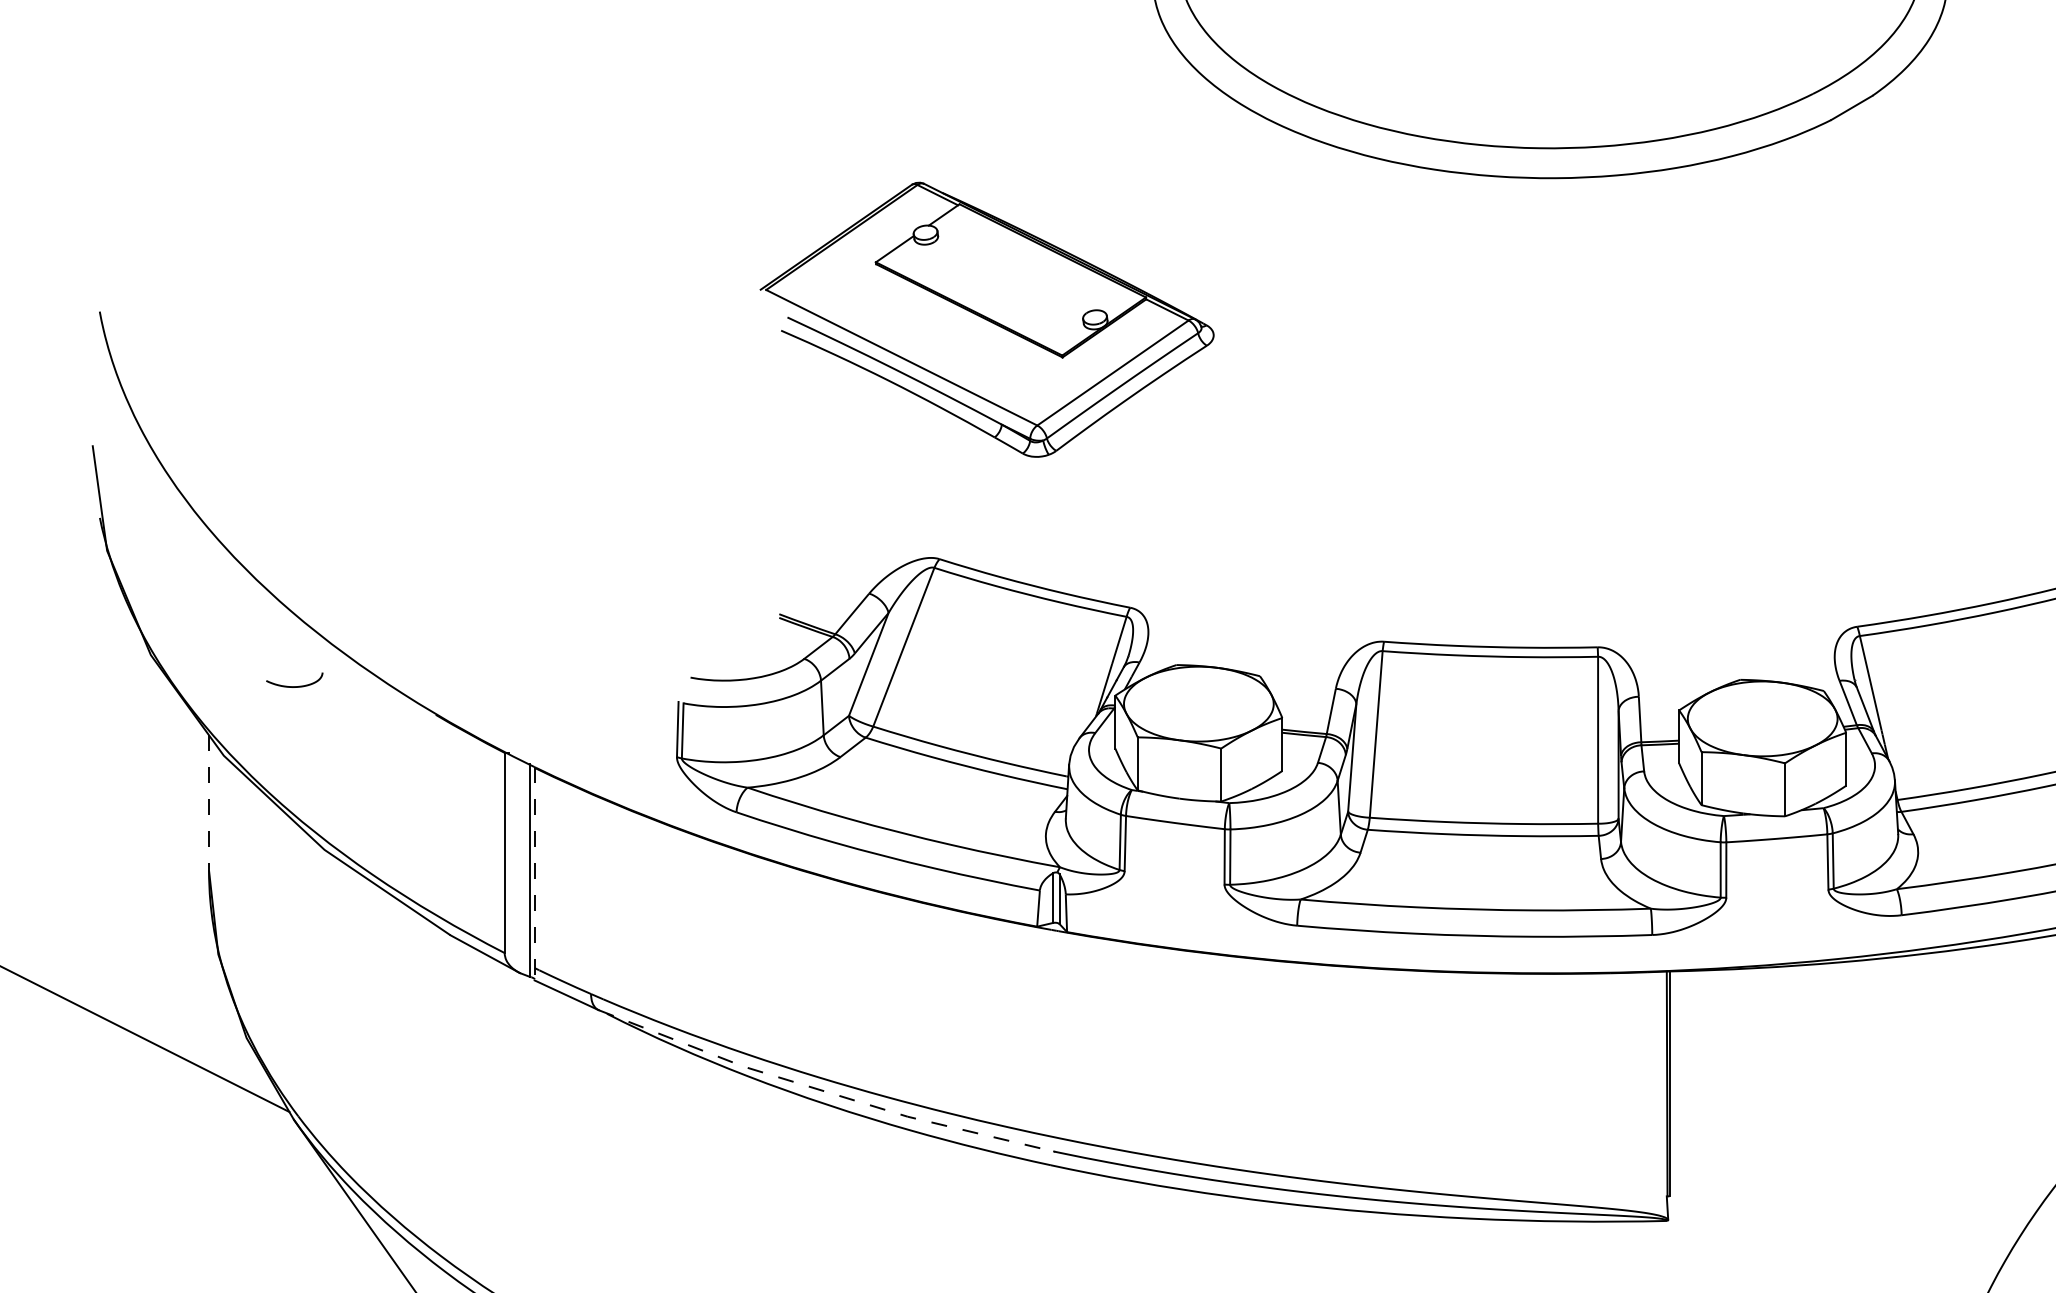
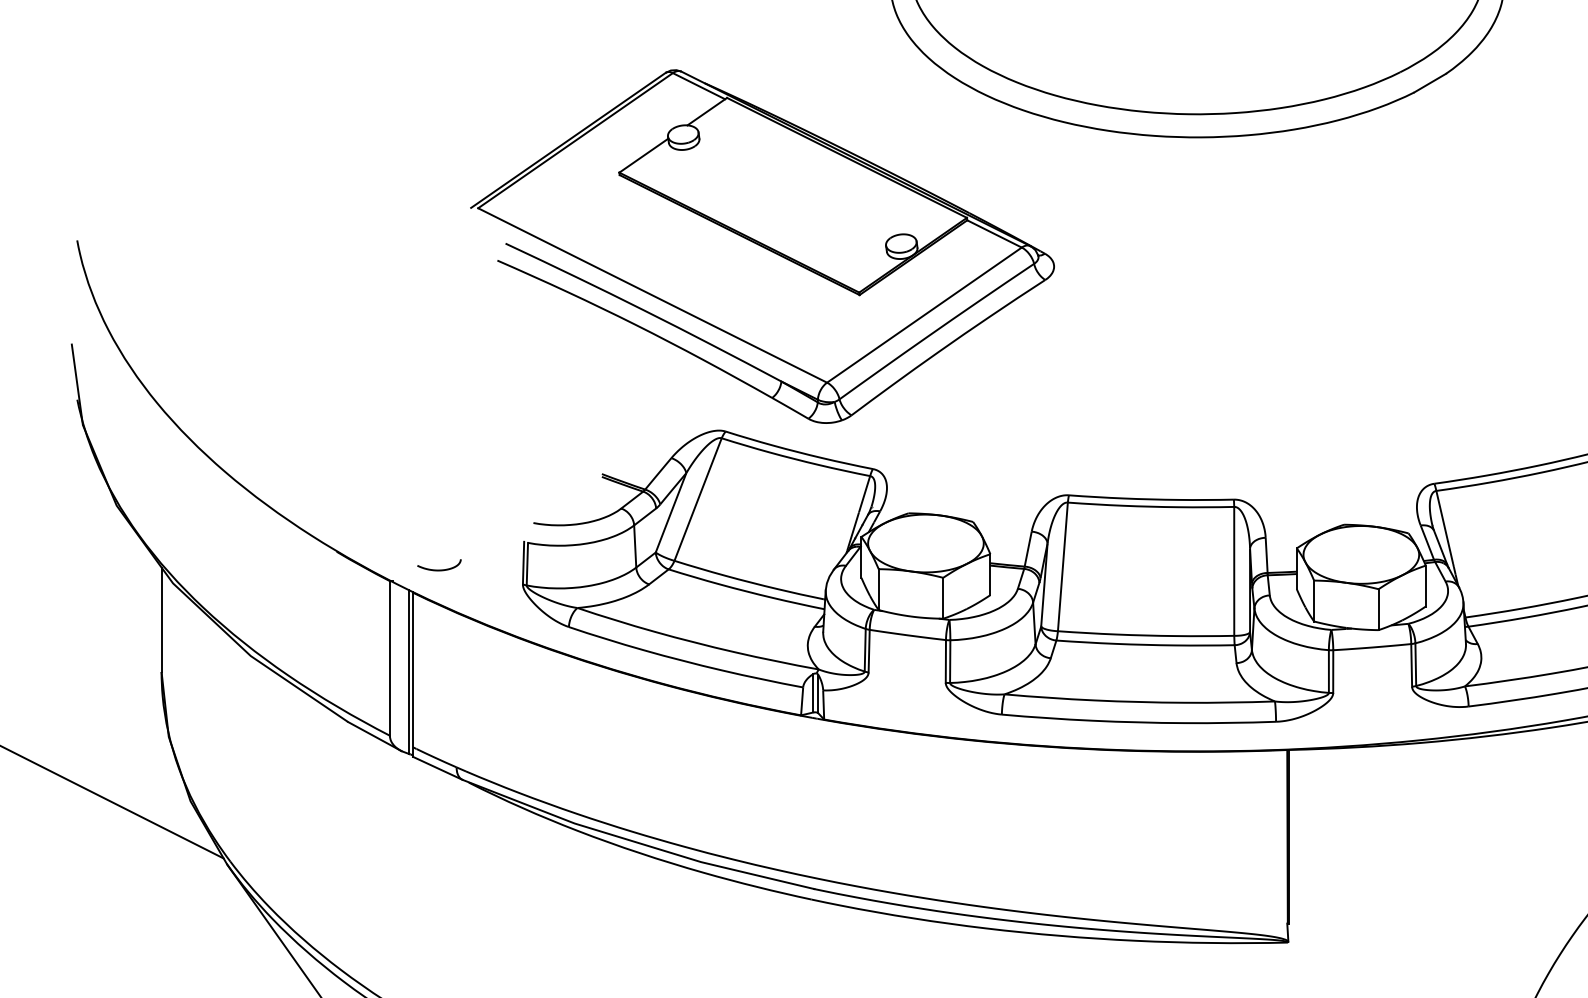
part: (986, 319) -> (761, 246), size x1.67
curve: (294, 686) -> (439, 570), moved
line: (209, 802) -> (161, 619), dashed -> solid
line: (534, 873) -> (412, 674), dashed -> solid
line: (823, 1091) -> (636, 842), dashed -> solid

